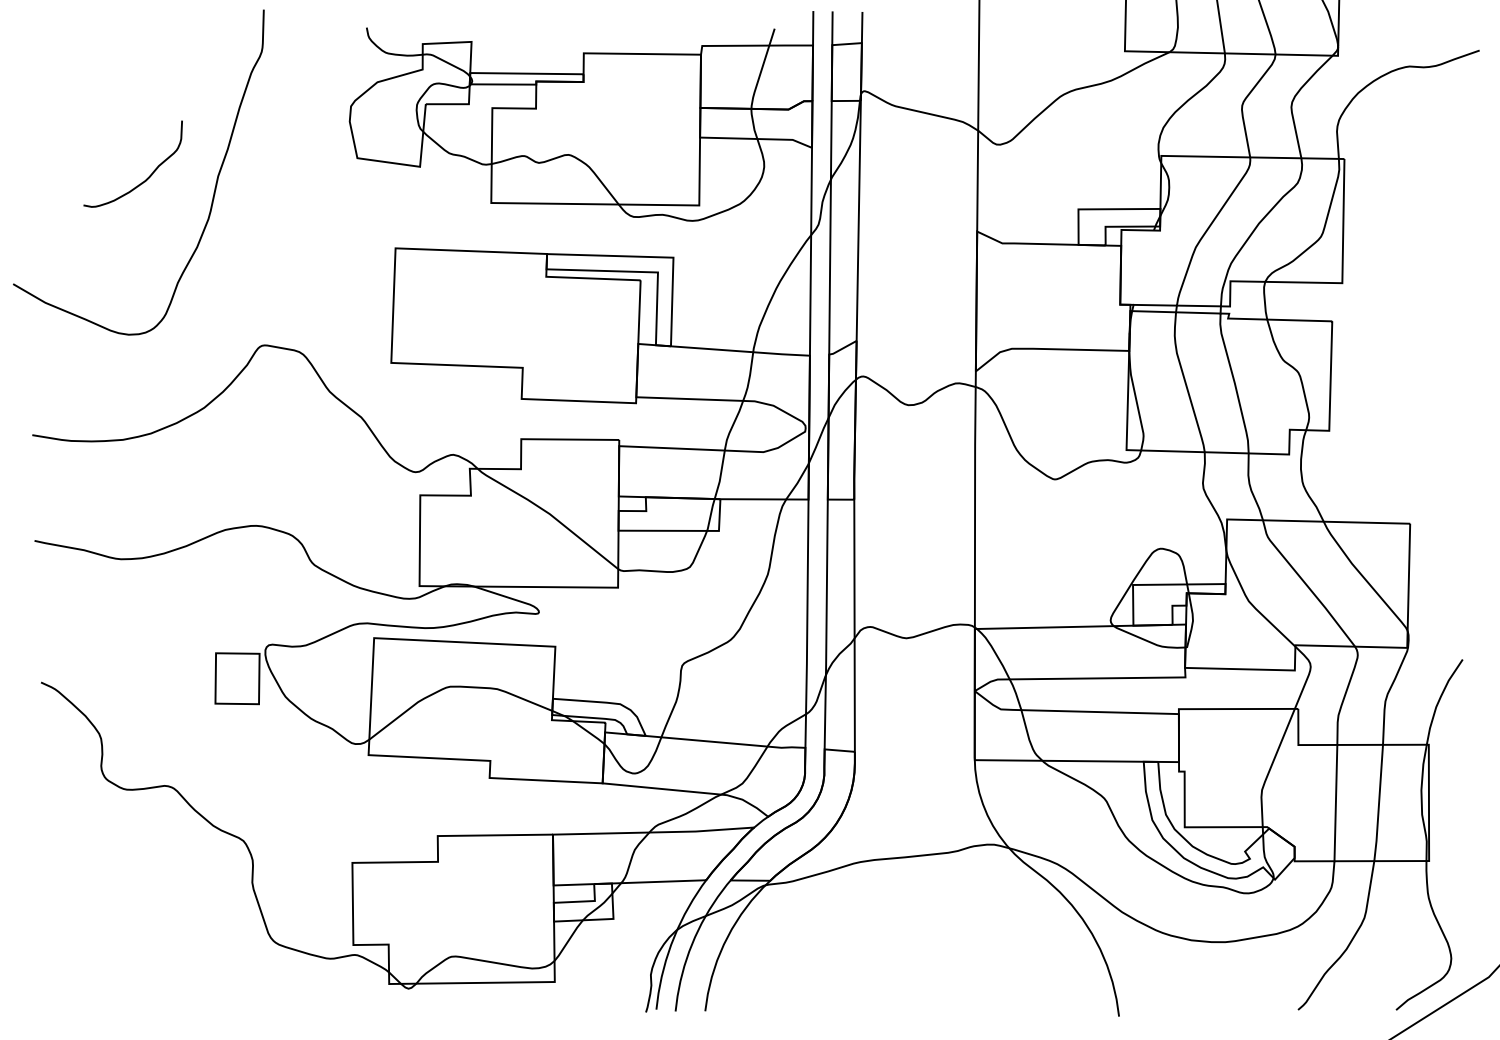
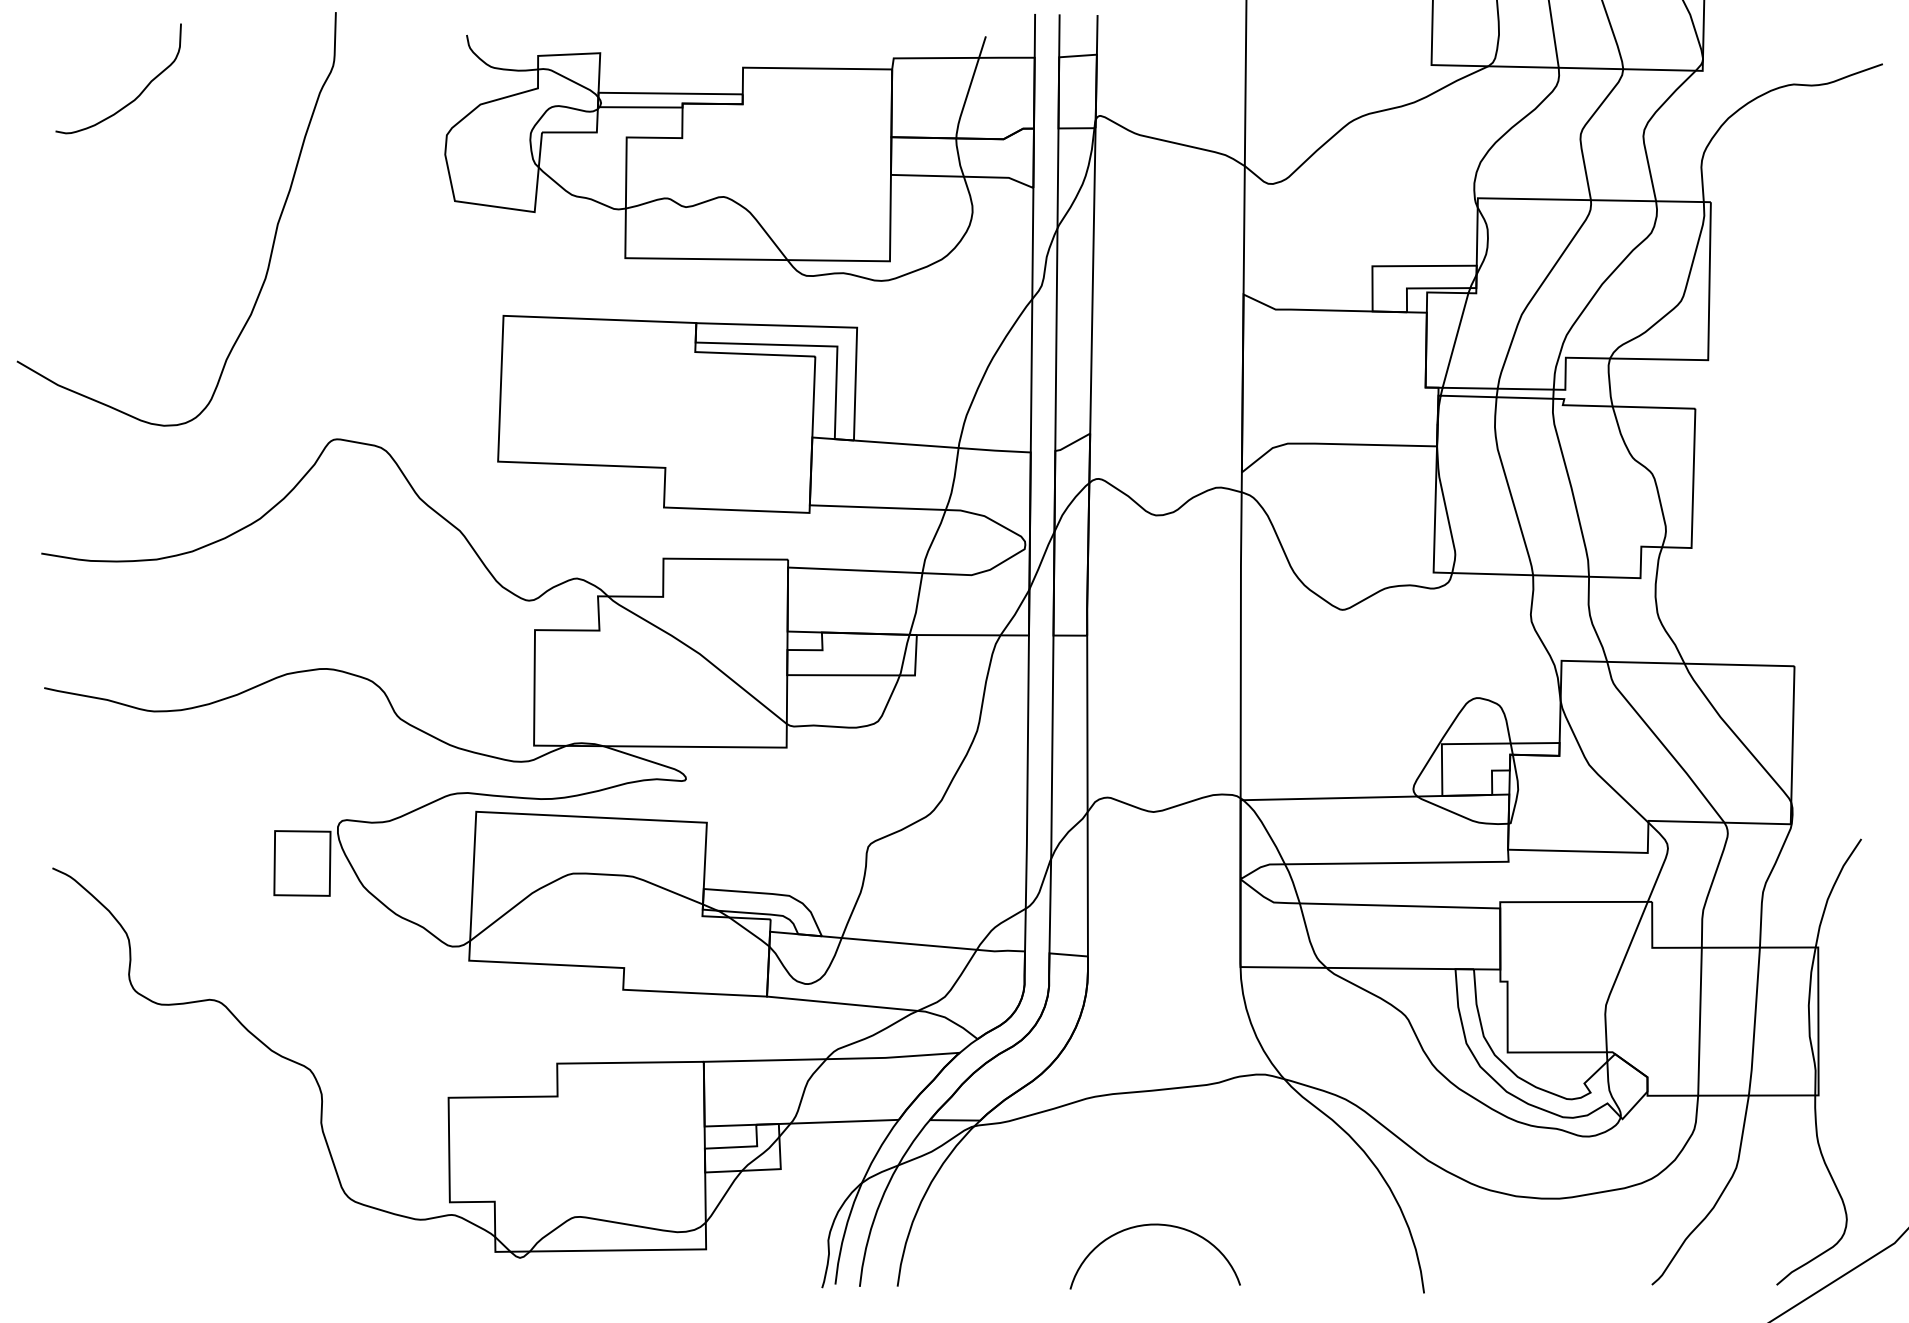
curve: (147, 177) -> (136, 95), moved
line: (1143, 267) -> (1455, 340), added
curve: (907, 963) -> (1154, 1225), added

